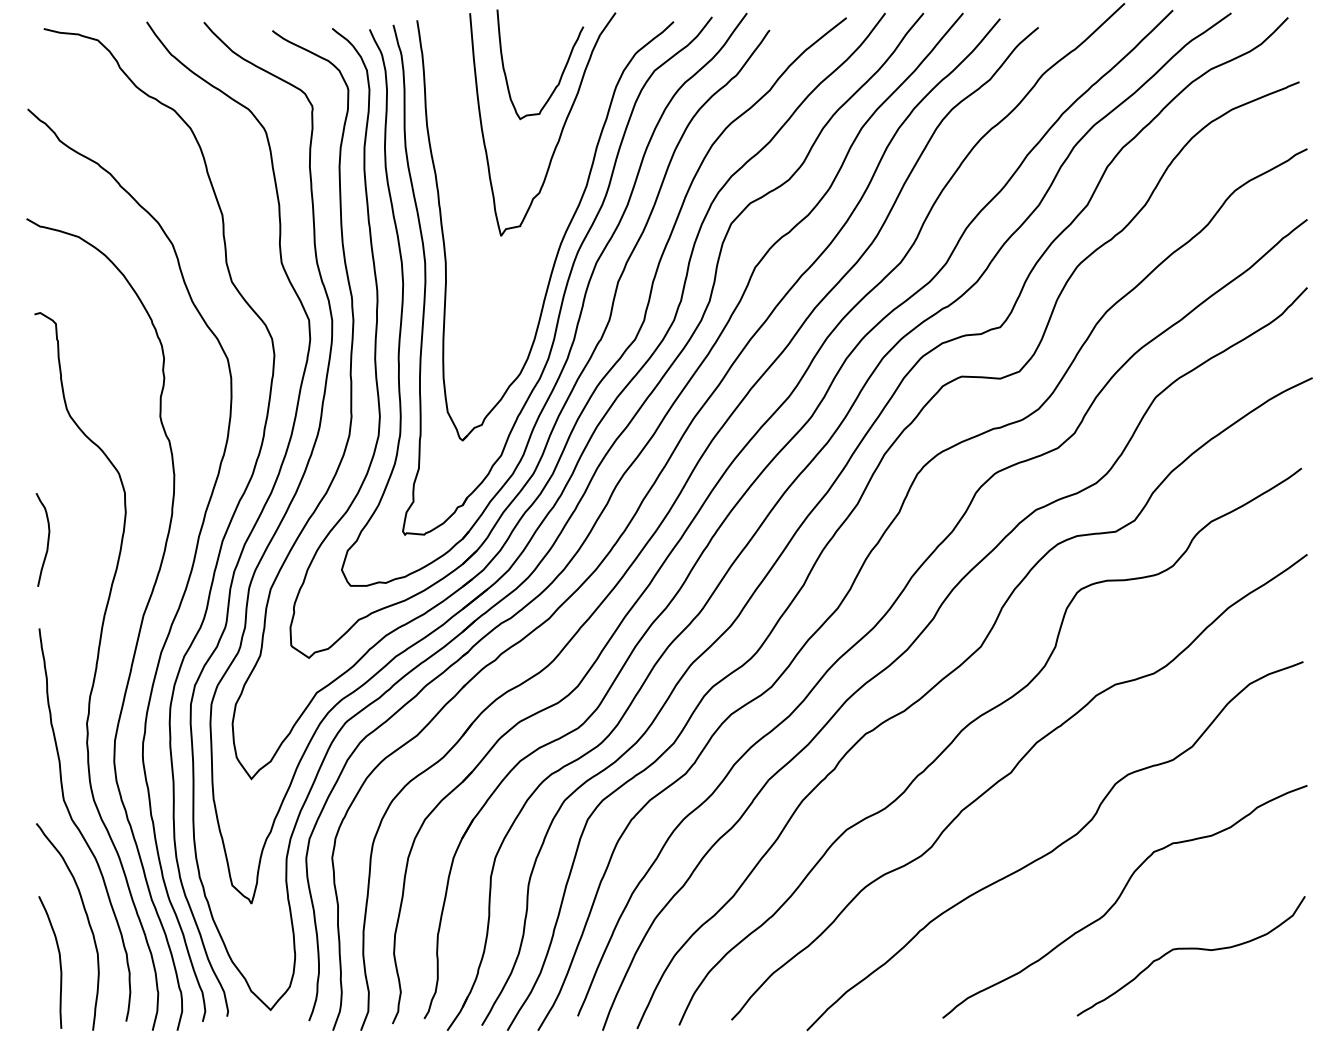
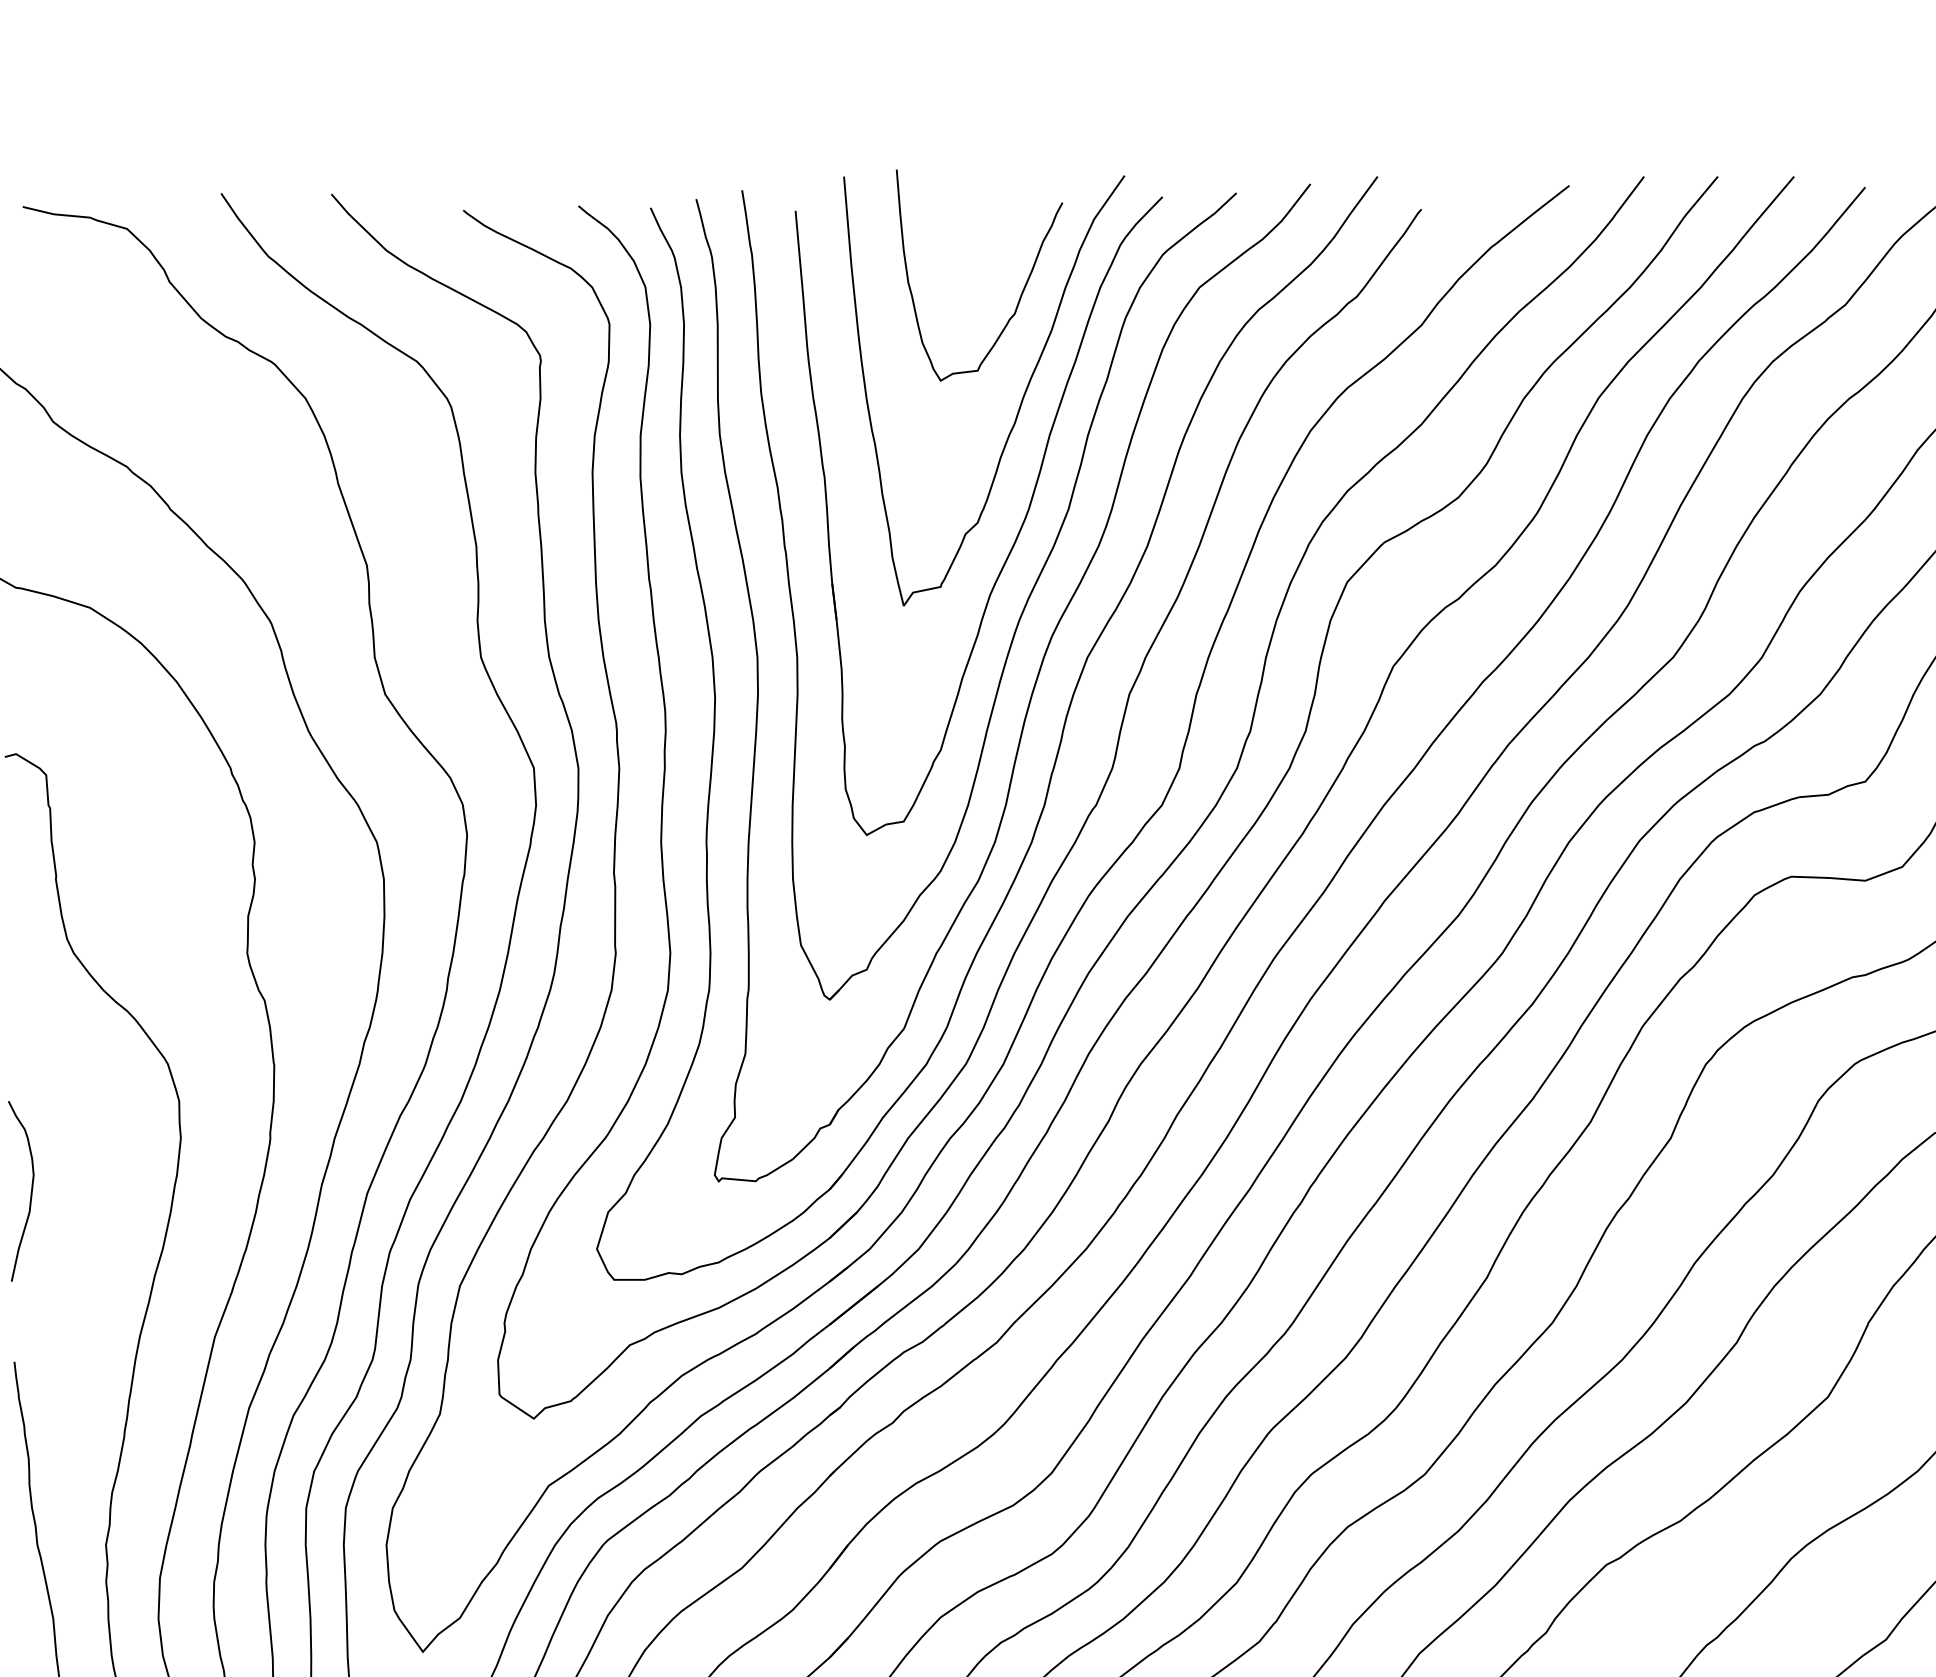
part: (559, 198) -> (1016, 533), added

